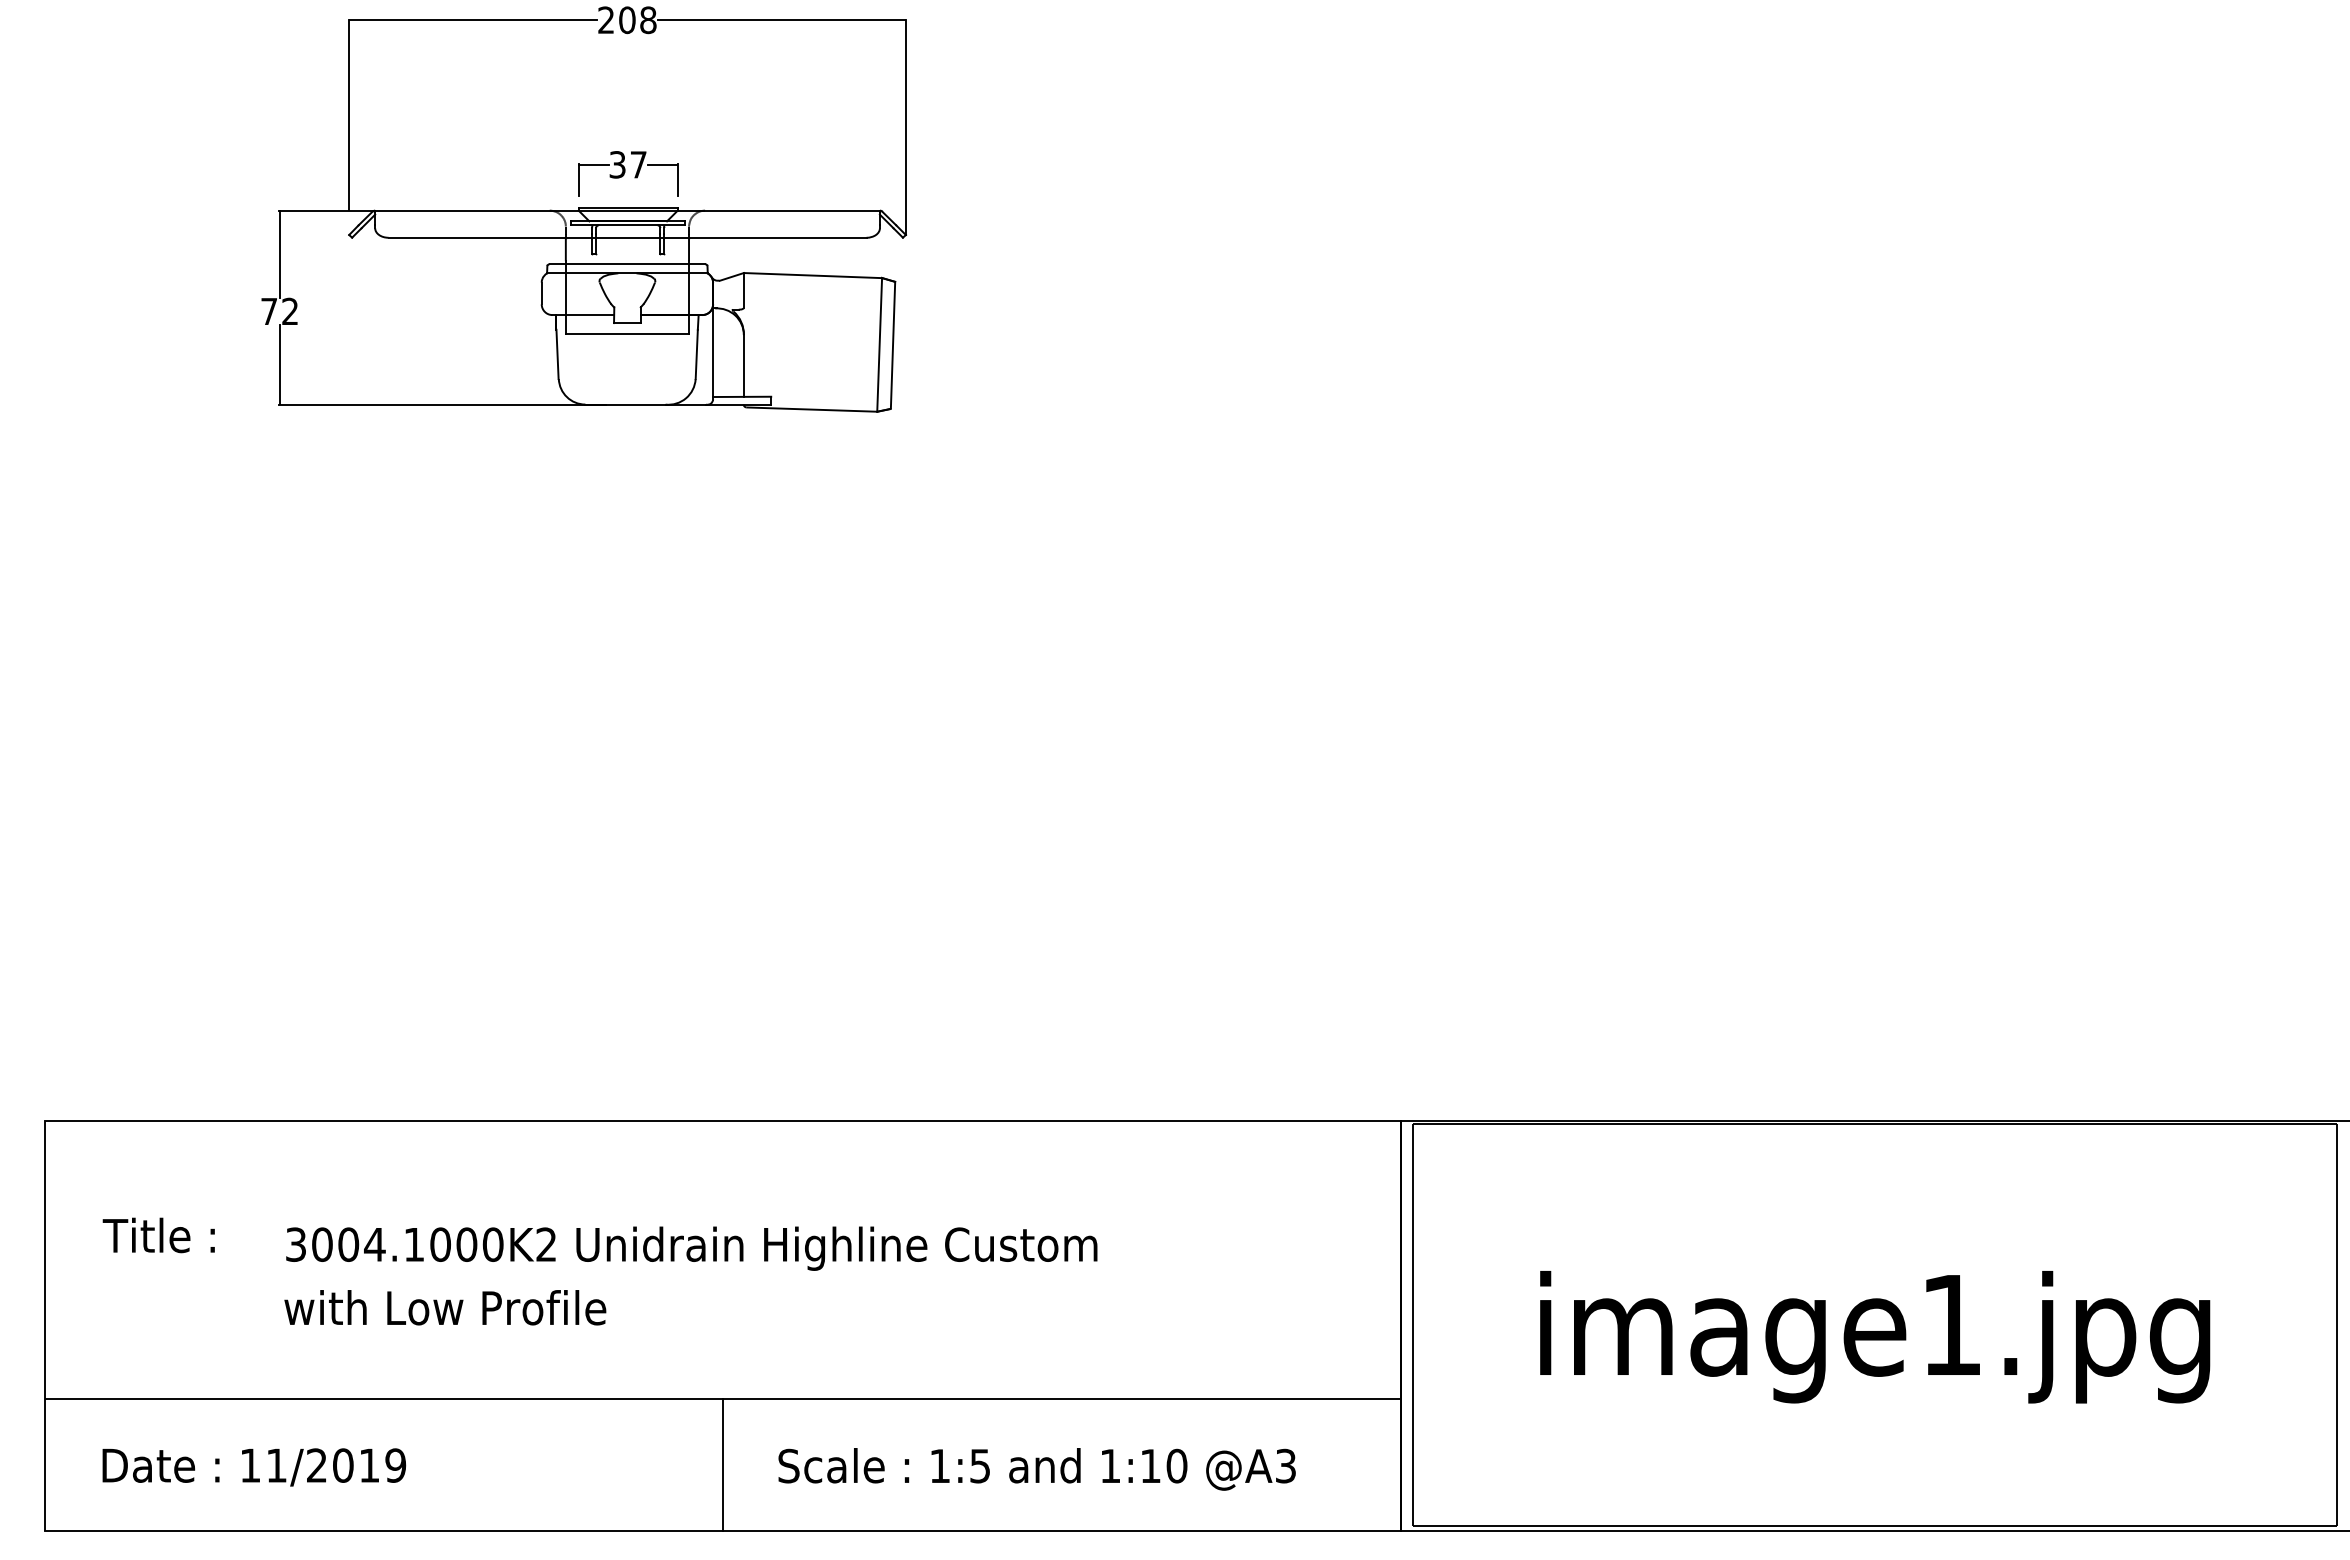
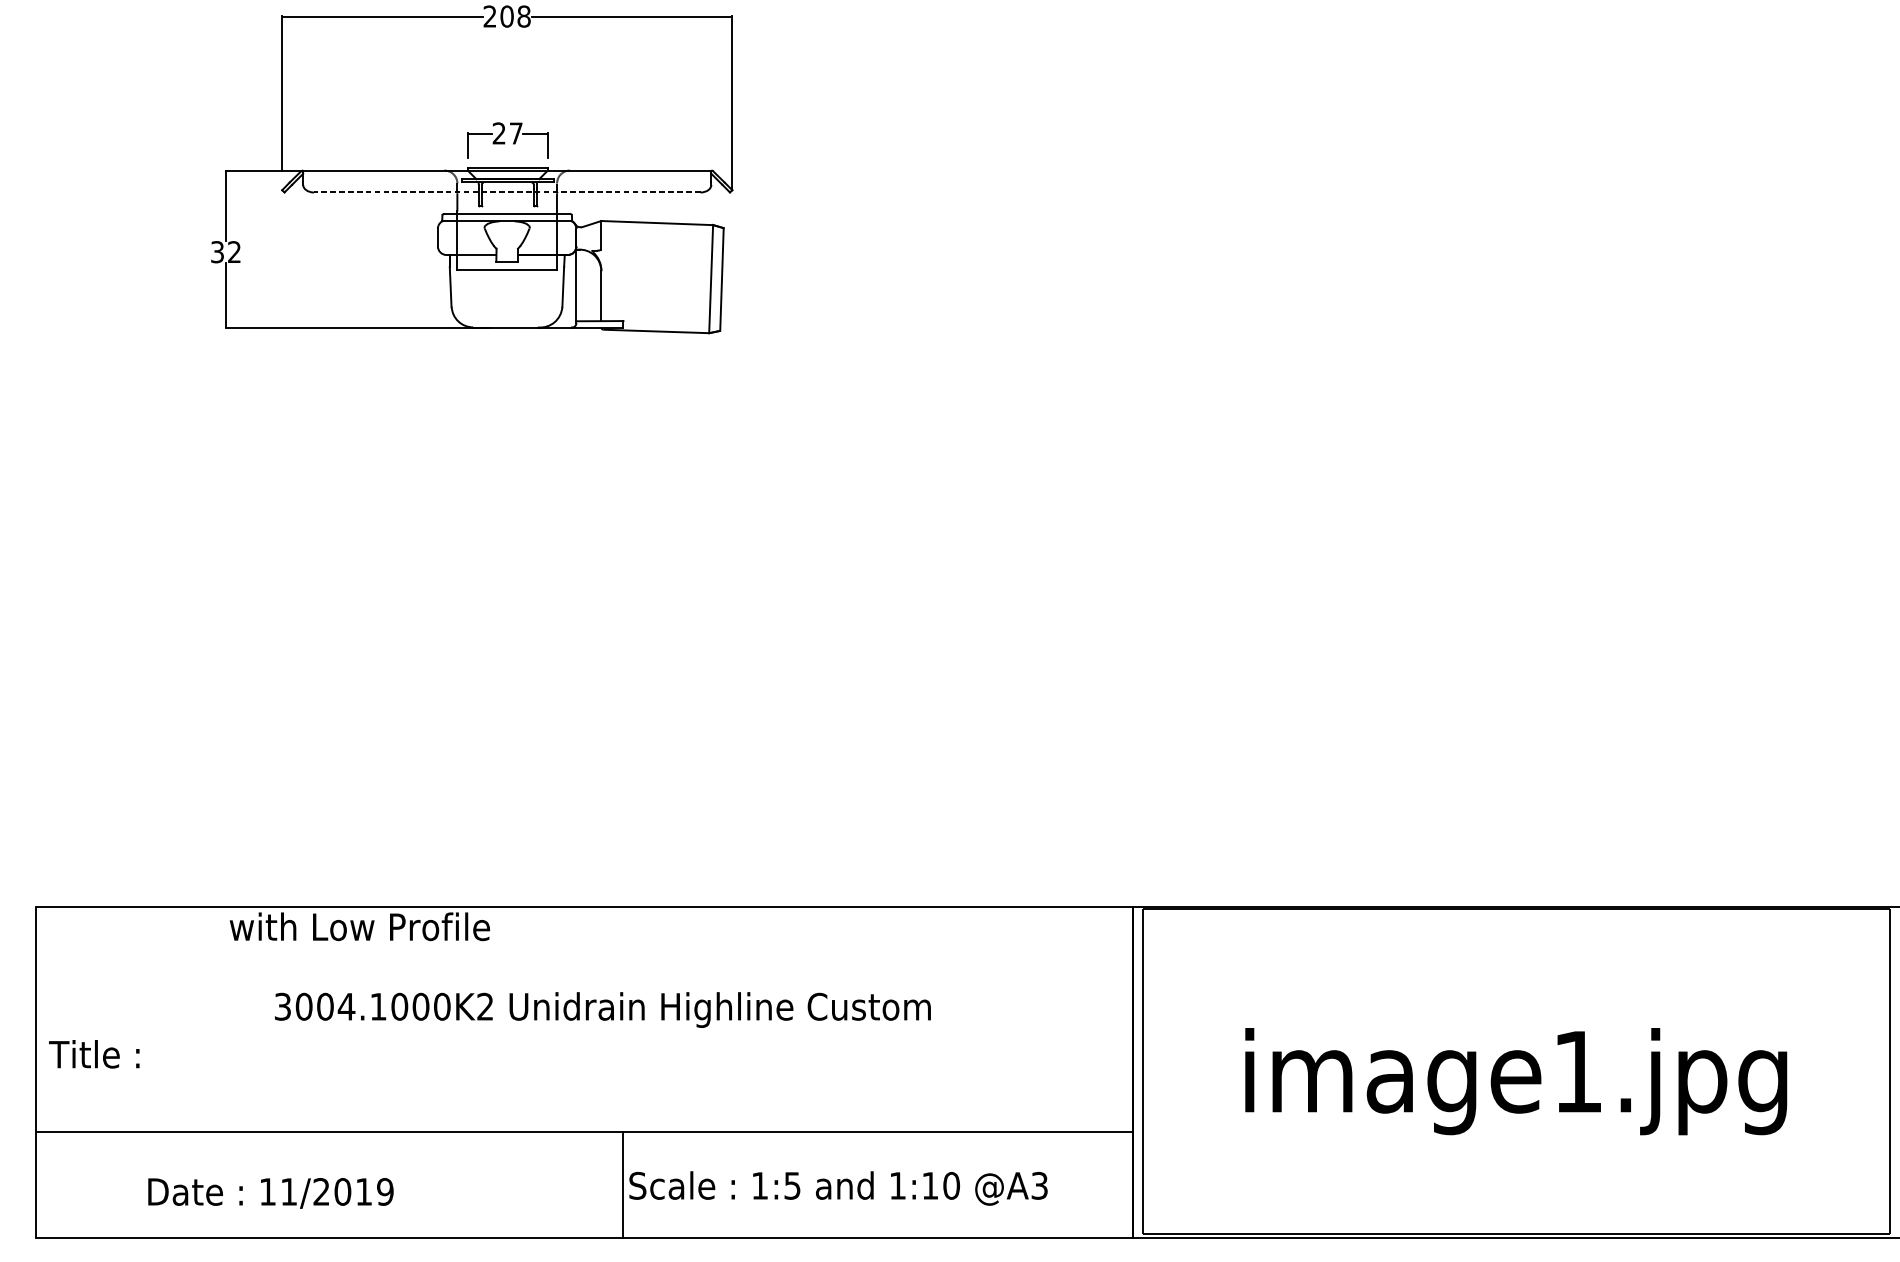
text: (617, 164) -> (499, 133), 37 -> 27
line: (627, 237) -> (507, 192), solid -> dashed
text: (269, 311) -> (217, 252), 72 -> 32
text: (158, 1235) -> (93, 1054), moved
text: (691, 1248) -> (602, 1009), moved
text: (445, 1307) -> (360, 926), moved
line: (723, 1464) -> (623, 1184), moved
text: (254, 1467) -> (271, 1193), moved

